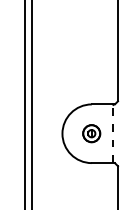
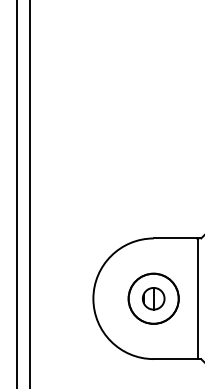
part: (91, 133) -> (153, 298), size x1.43
line: (113, 133) -> (198, 298), dashed -> solid

